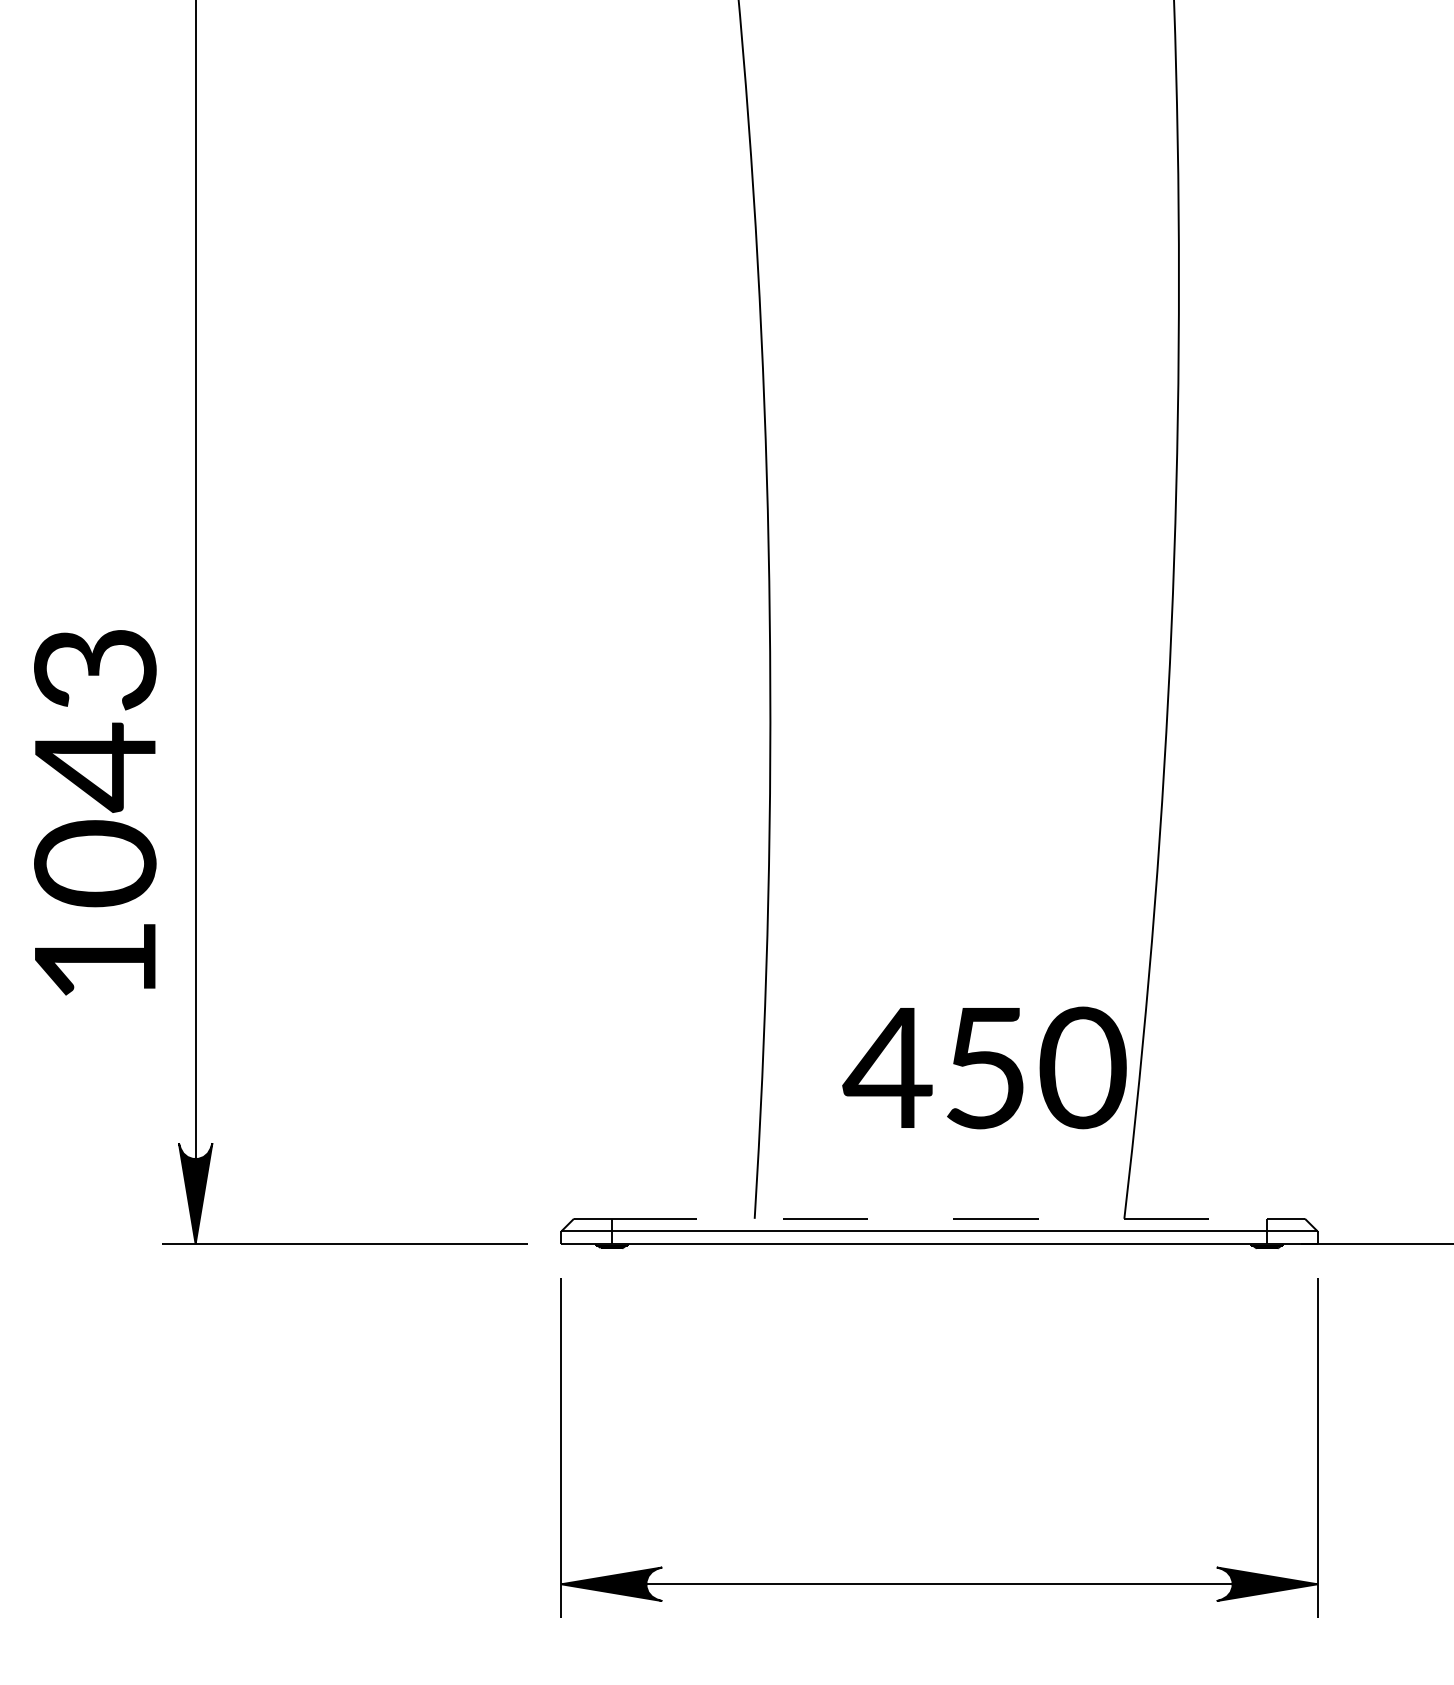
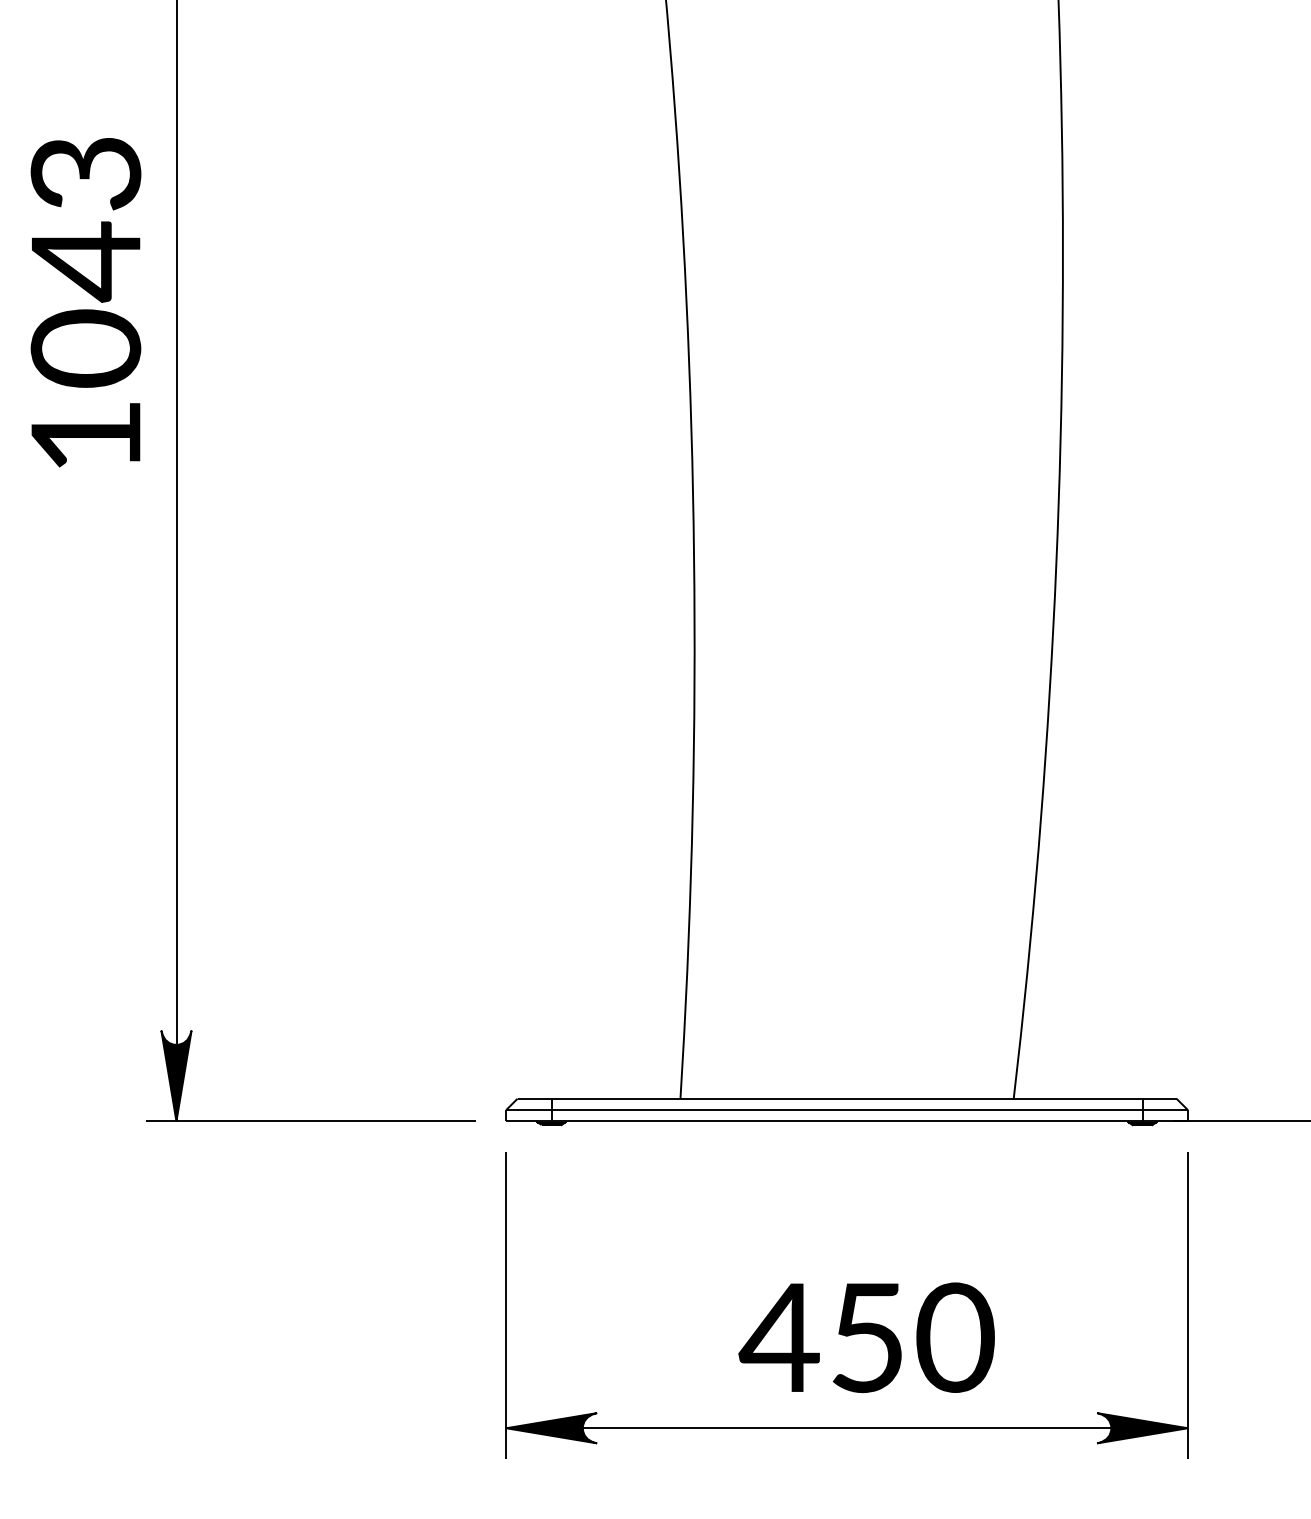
text: (94, 812) -> (85, 302), moved
text: (984, 1067) -> (866, 1337), moved
line: (939, 1218) -> (847, 1098), dashed -> solid

